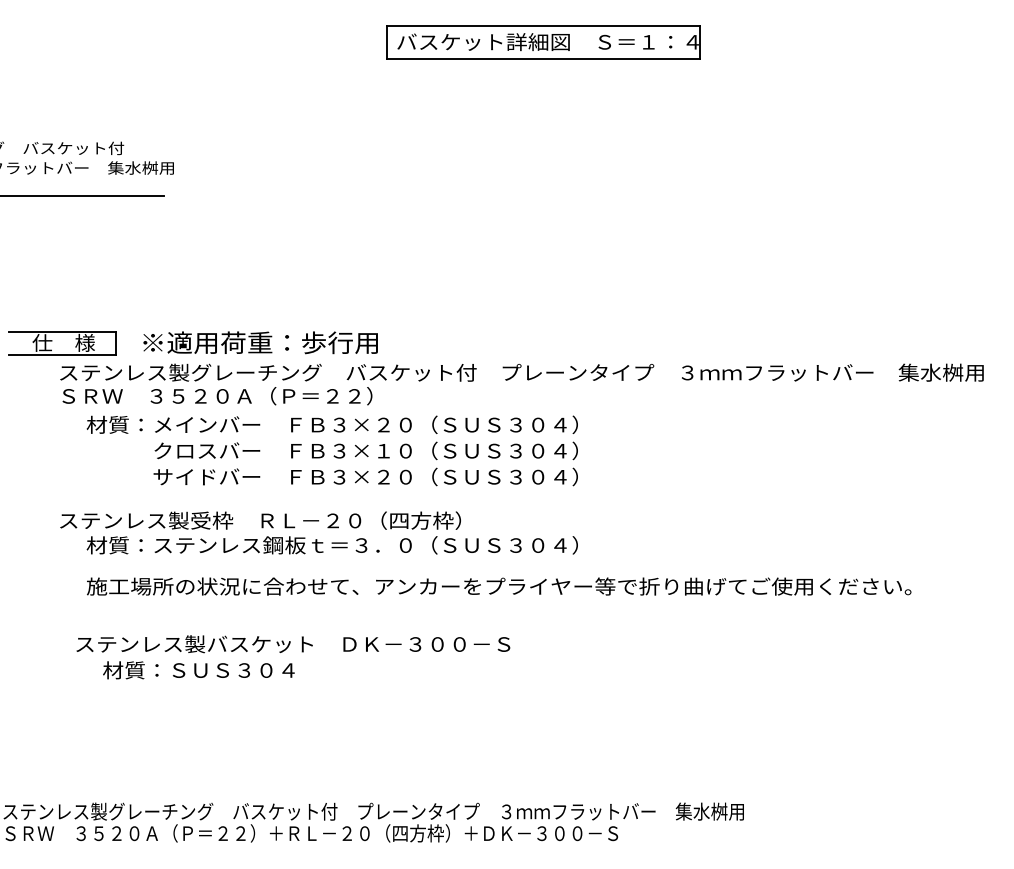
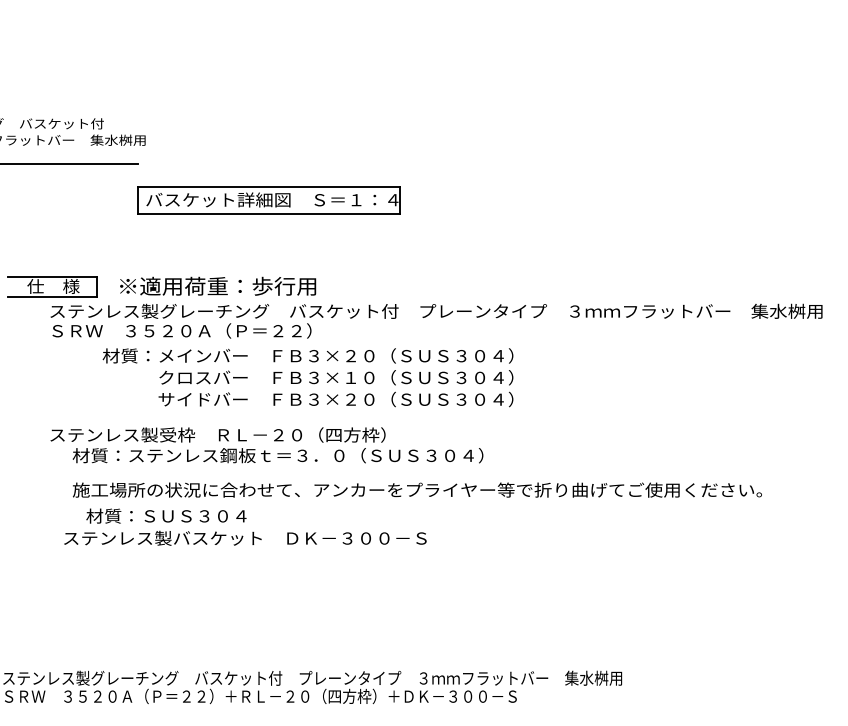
part: (543, 42) -> (268, 200), moved
text: (331, 450) -> (307, 377), moved
text: (198, 669) -> (166, 515), moved

